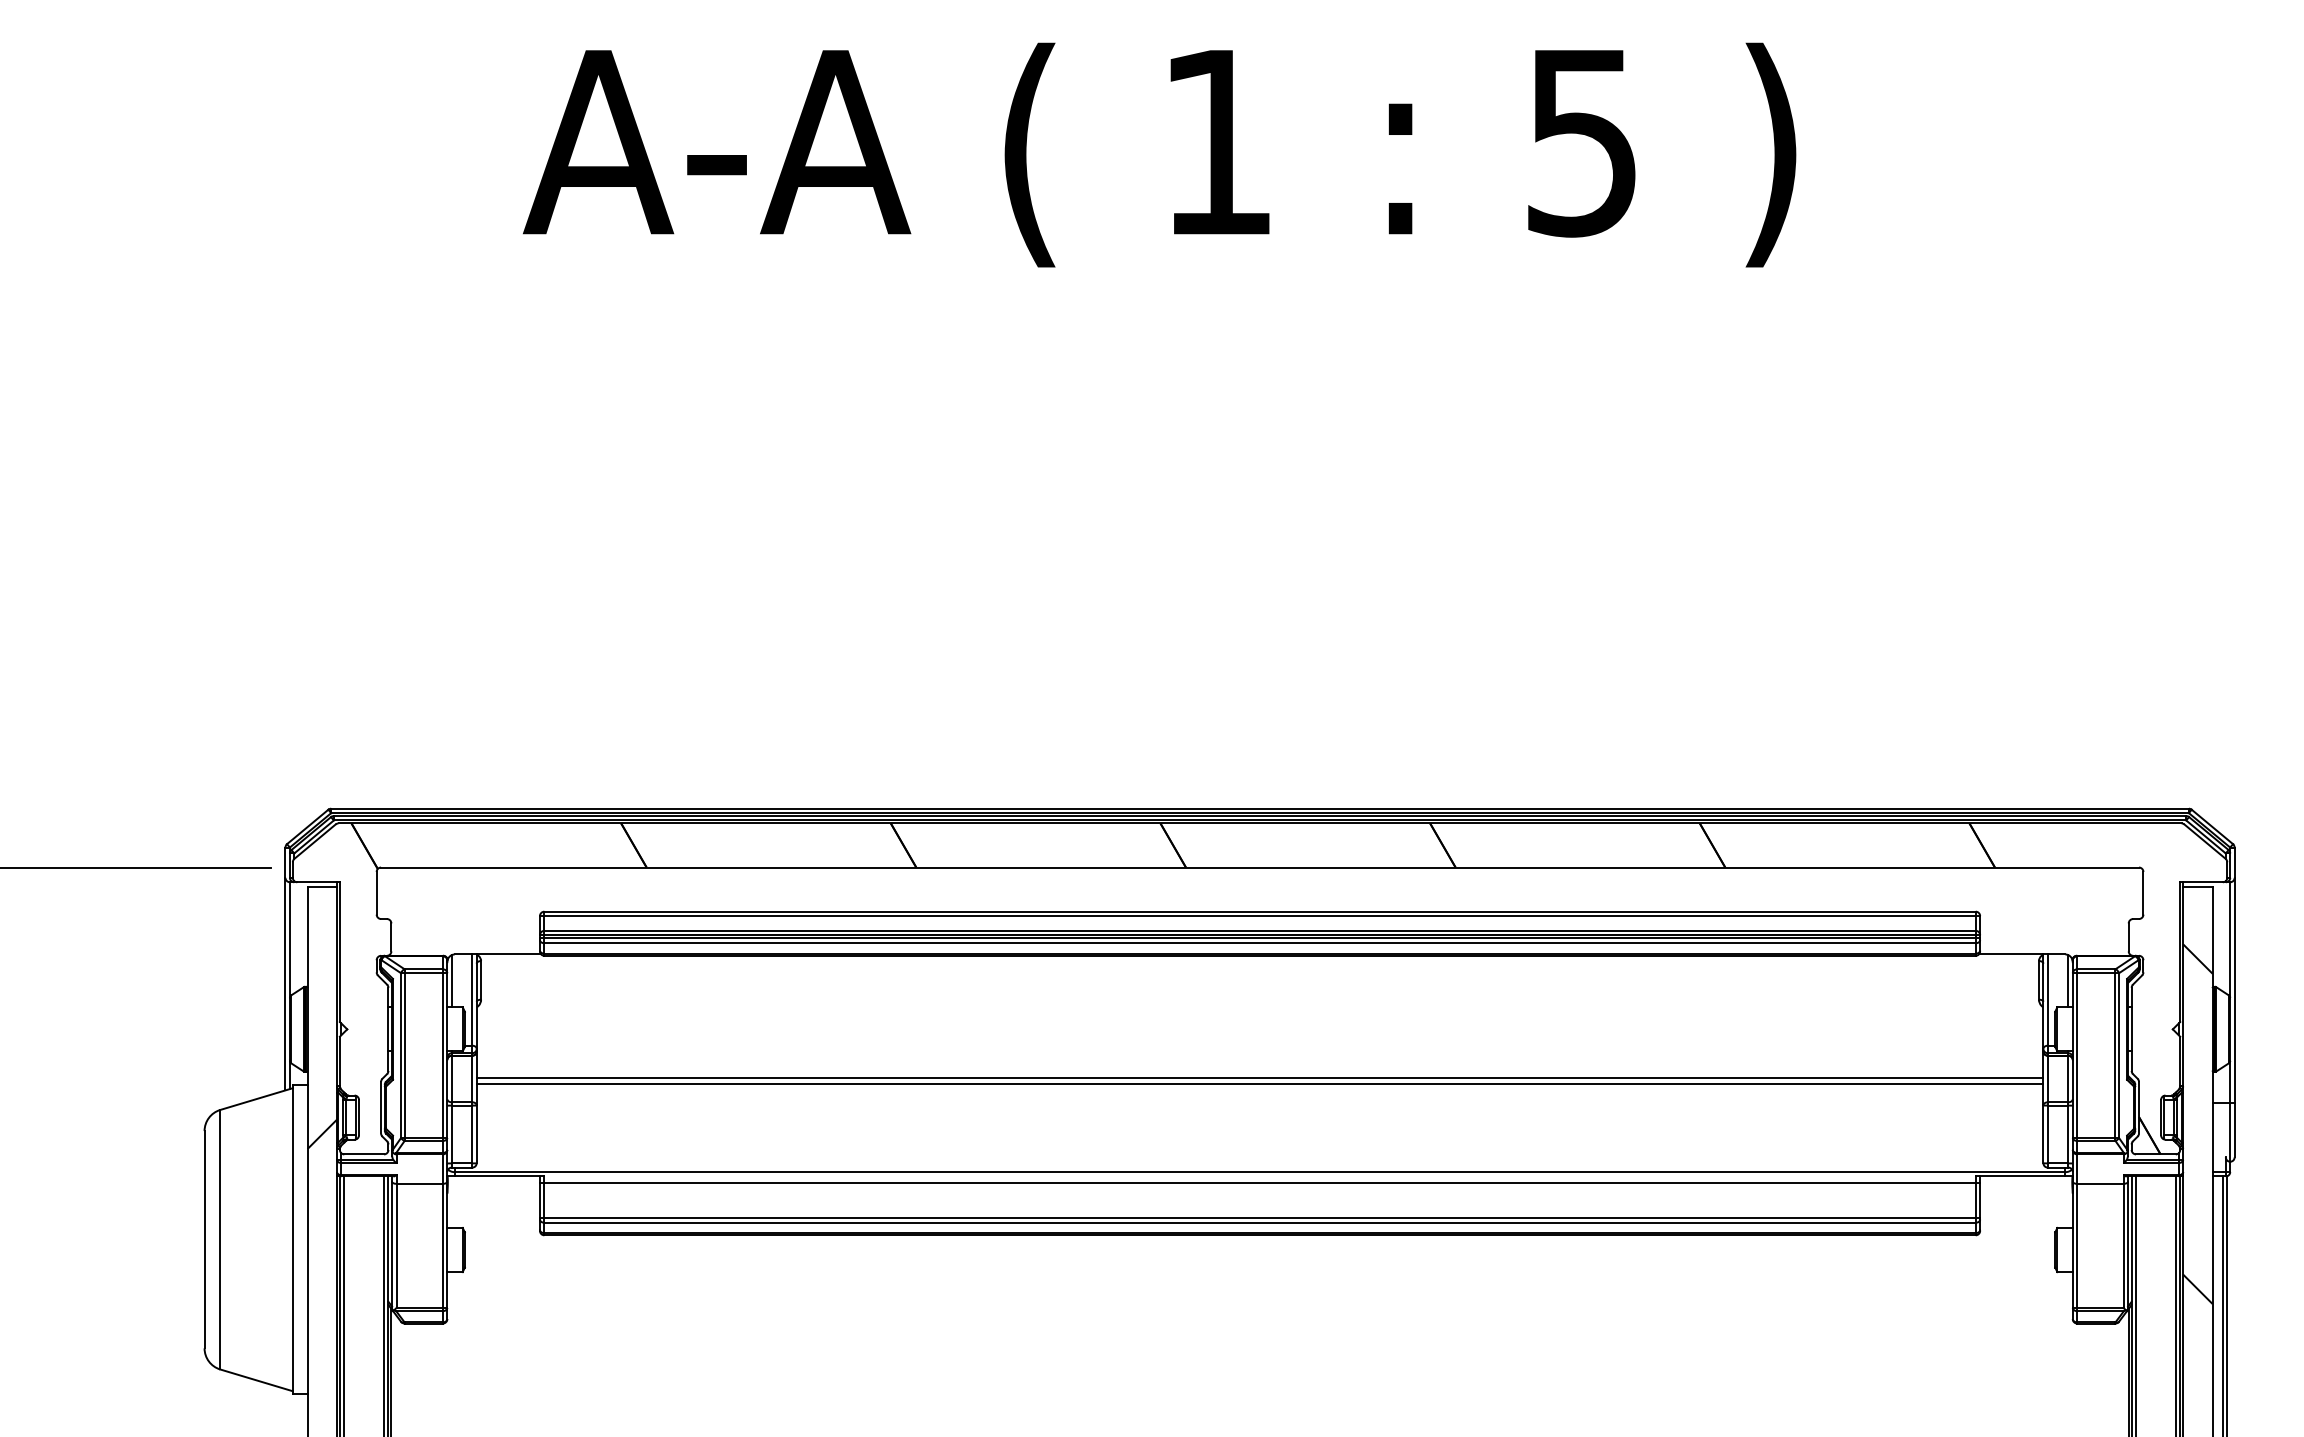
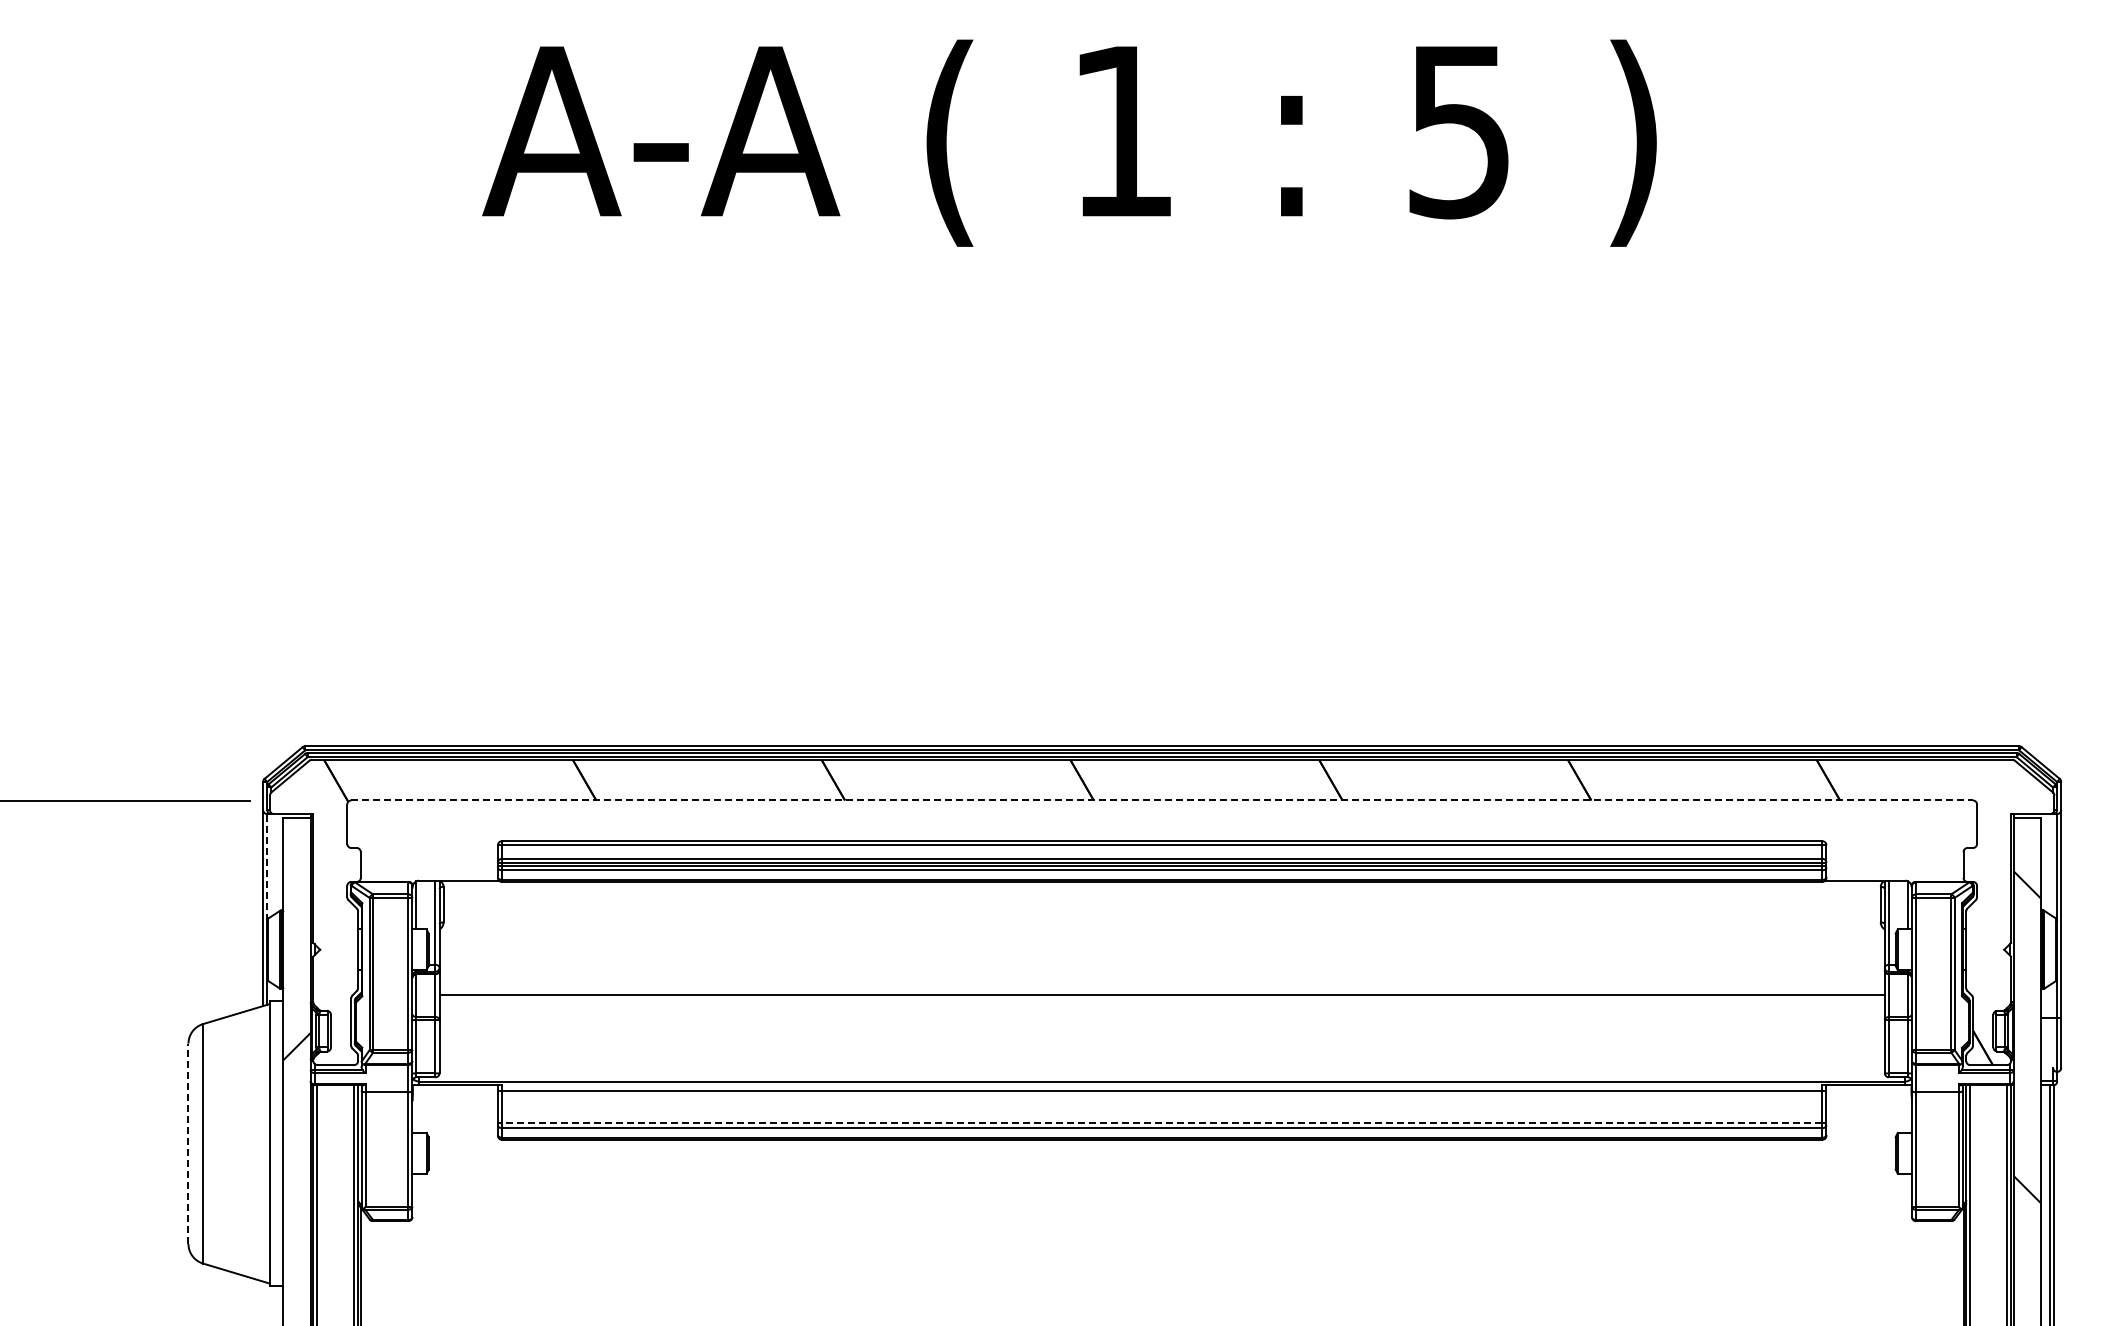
line: (1260, 867) -> (1162, 800), solid -> dashed
line: (290, 939) -> (267, 866), solid -> dashed
line: (1259, 1084) -> (1161, 1000), removed
line: (1259, 1217) -> (1161, 1123), solid -> dashed
line: (204, 1239) -> (188, 1143), solid -> dashed

